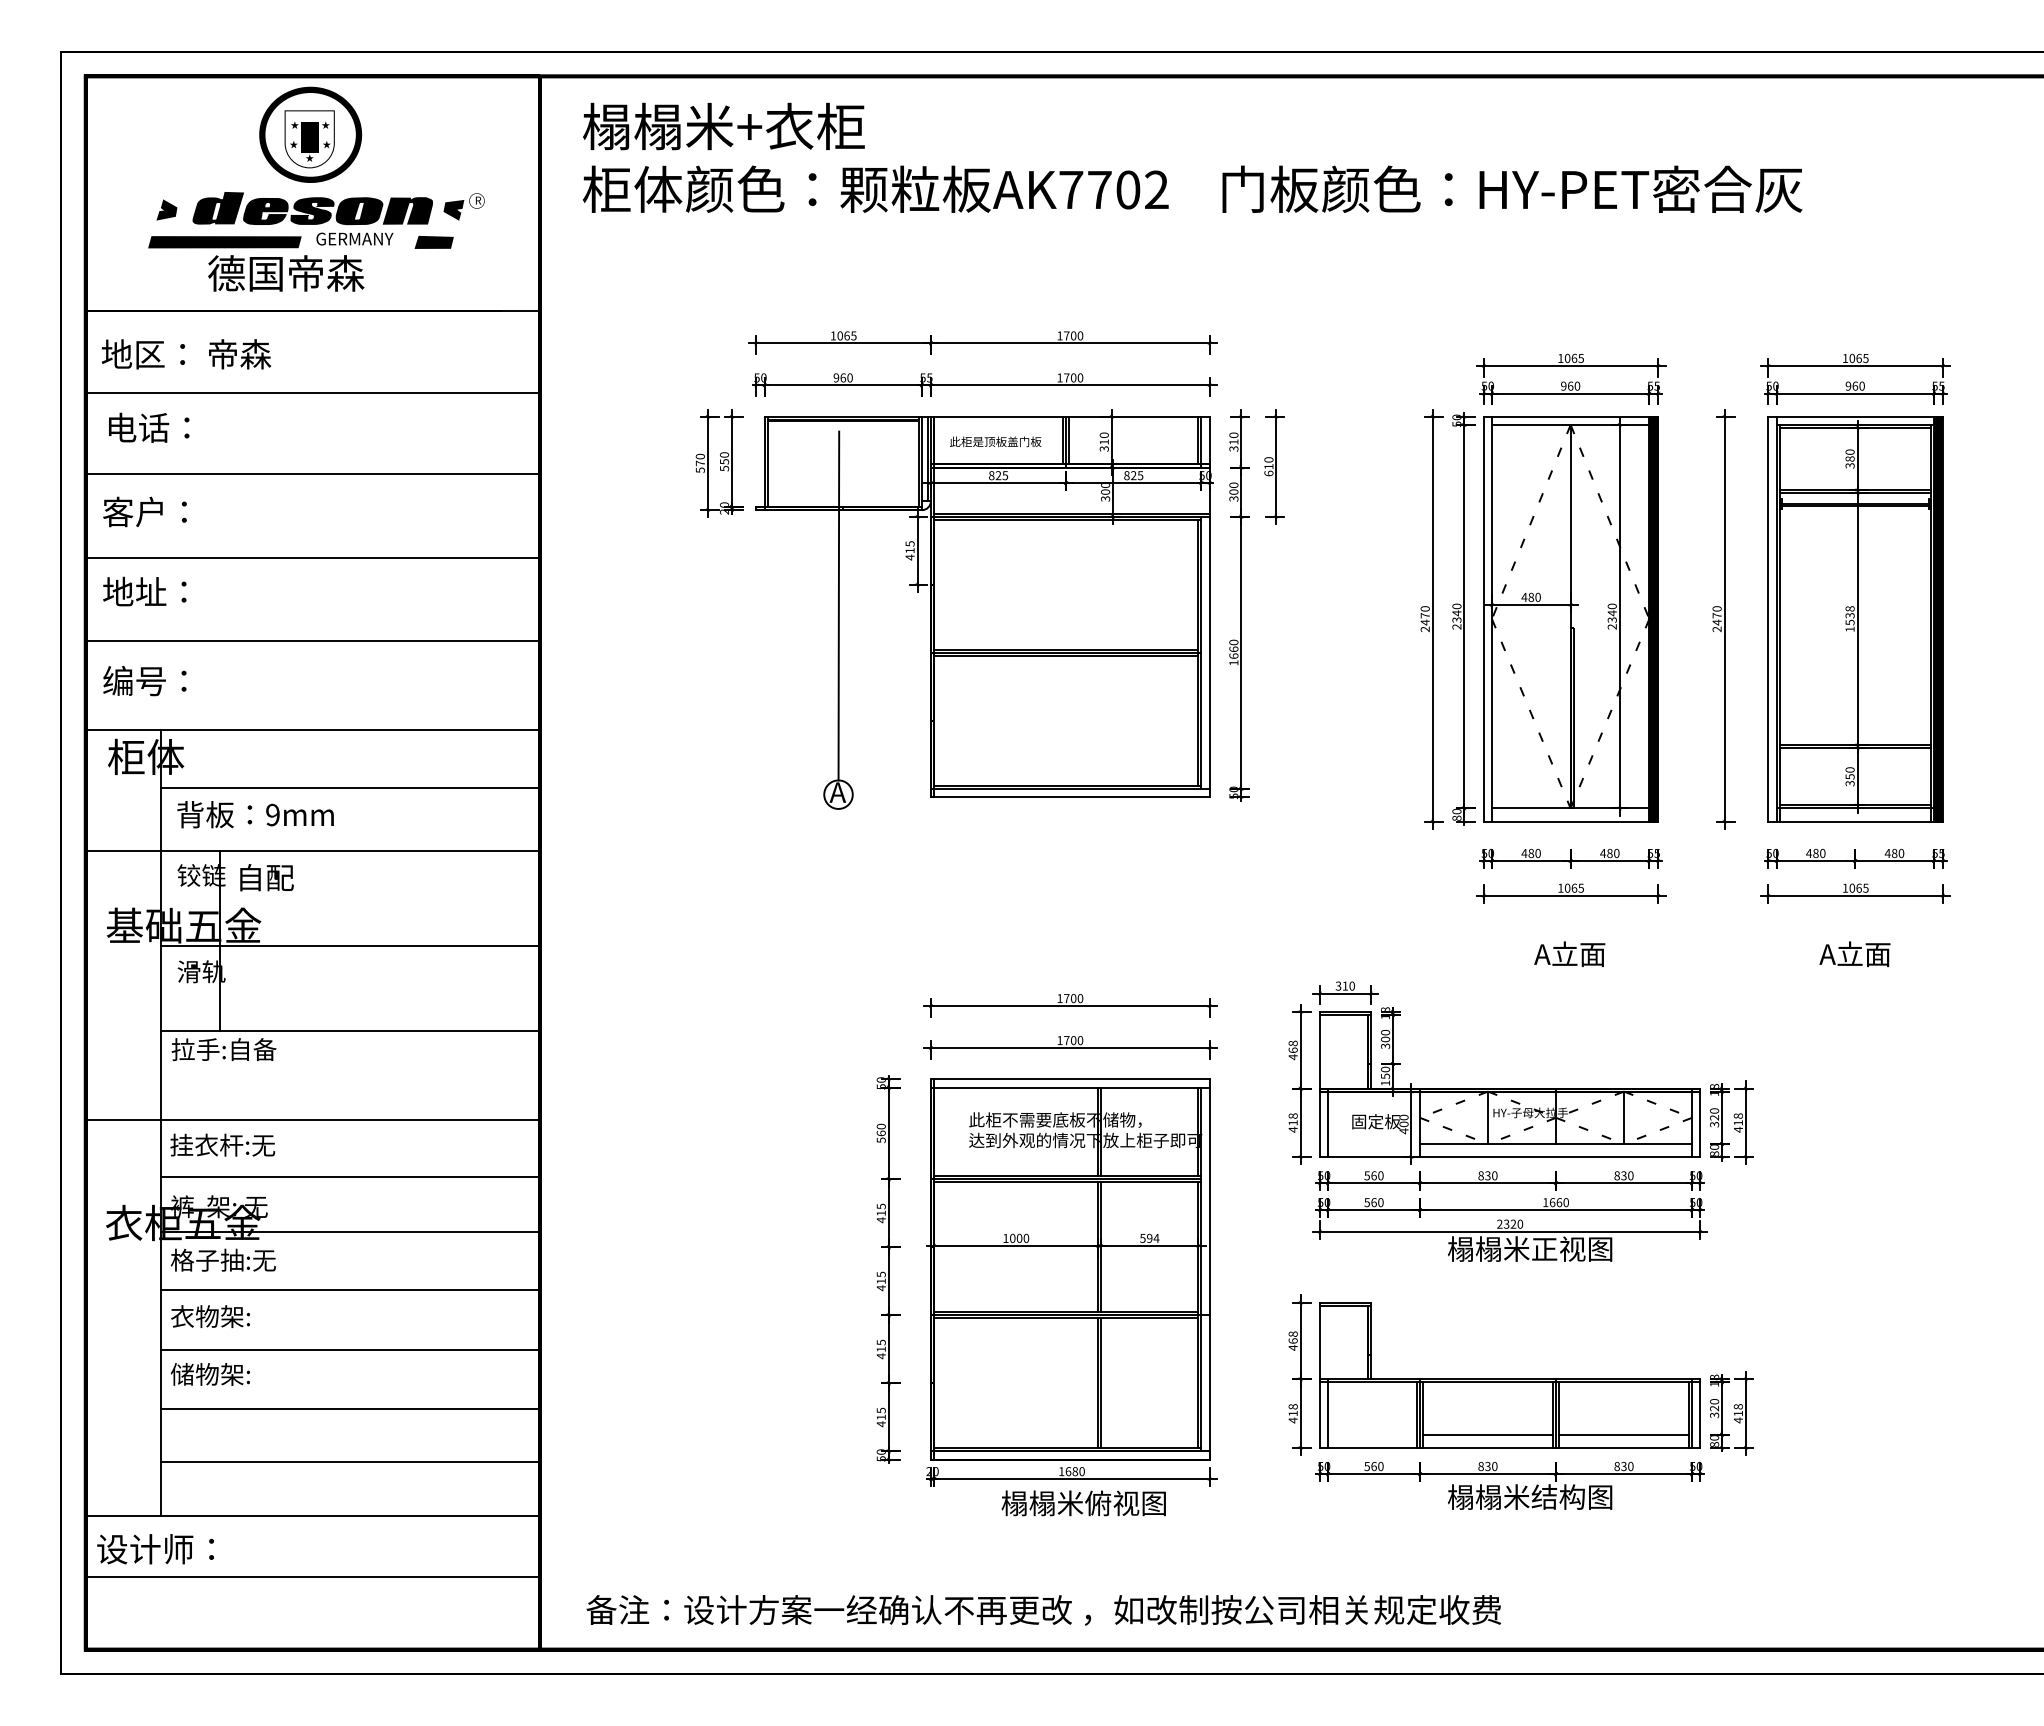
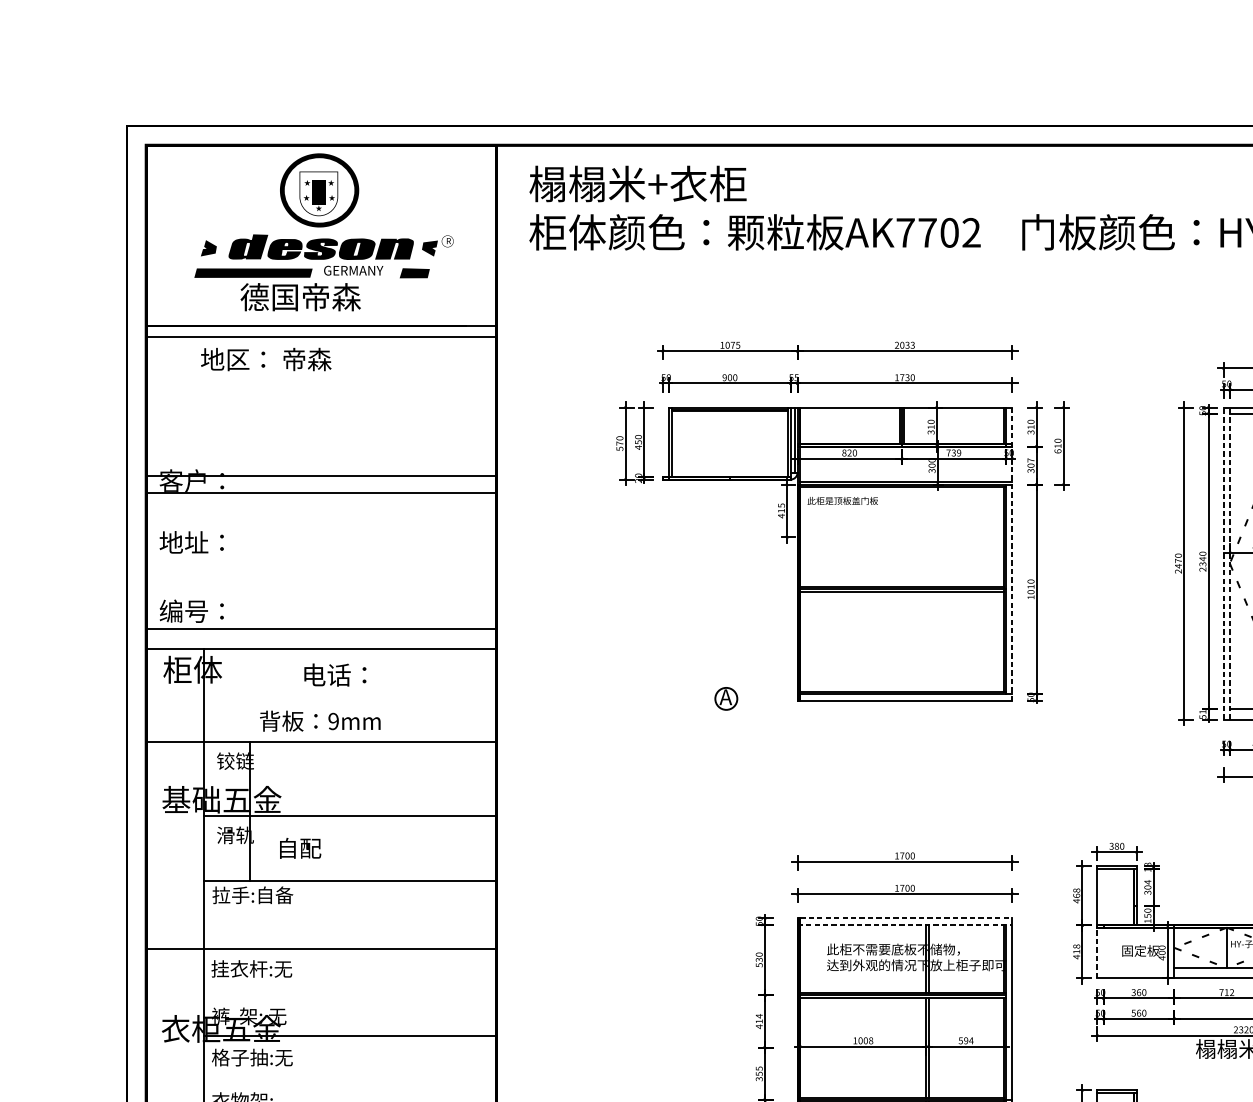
text: (846, 335) -> (732, 345), 1065 -> 1075
text: (1070, 335) -> (905, 345), 1700 -> 2033
text: (186, 354) -> (266, 359), moved
text: (843, 377) -> (730, 377), 960 -> 900
text: (1073, 377) -> (907, 377), 1700 -> 1730
line: (312, 392) -> (320, 336), moved
text: (149, 427) -> (335, 674), moved
text: (995, 441) -> (842, 500), moved
text: (724, 468) -> (638, 447), 550 -> 450
line: (314, 474) -> (322, 492), moved
text: (1005, 475) -> (855, 452), 825 -> 820
text: (1133, 475) -> (953, 452), 825 -> 739
text: (1233, 484) -> (1030, 459), 300 -> 307
line: (312, 557) -> (320, 476), moved
line: (838, 605) -> (726, 553), removed
line: (1209, 607) -> (1012, 554), solid -> dashed
line: (1483, 618) -> (1223, 563), solid -> dashed
line: (1491, 618) -> (1229, 563), solid -> dashed
line: (312, 641) -> (320, 629), moved
text: (1233, 652) -> (1030, 589), 1660 -> 1010
line: (350, 788) -> (350, 694), removed
text: (255, 814) -> (320, 721), moved
text: (1456, 814) -> (1202, 714), 80 -> 51
text: (266, 877) -> (300, 848), moved
text: (1345, 985) -> (1117, 845), 310 -> 380
text: (1385, 1032) -> (1147, 882), 300 -> 304
line: (1071, 1079) -> (905, 918), solid -> dashed
line: (1070, 1087) -> (905, 924), solid -> dashed
line: (1320, 1122) -> (1097, 951), solid -> dashed
line: (1328, 1122) -> (1103, 951), removed
text: (880, 1133) -> (758, 959), 560 -> 530
text: (1366, 1175) -> (1133, 992), 560 -> 360
text: (1487, 1175) -> (1226, 992), 830 -> 712
line: (350, 1176) -> (350, 993), removed
text: (880, 1206) -> (758, 1016), 415 -> 414
text: (1026, 1238) -> (871, 1040), 1000 -> 1008
text: (880, 1284) -> (758, 1076), 415 -> 355
line: (350, 1290) -> (350, 1080), removed

